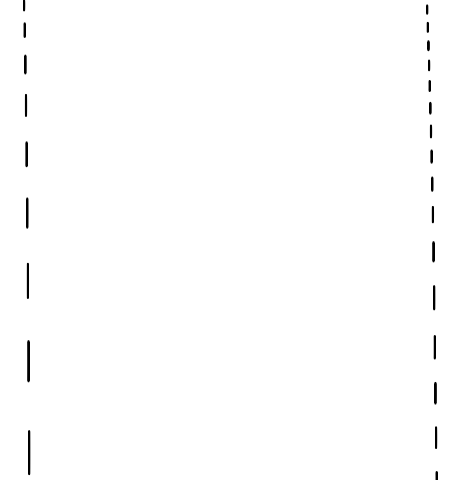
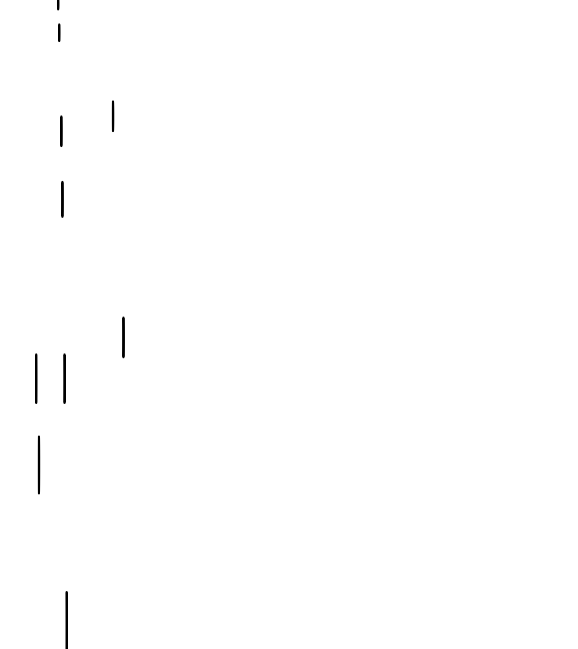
line: (24, 29) -> (59, 72), removed
line: (56, 55) -> (113, 116), added
line: (26, 154) -> (123, 337), moved
line: (10, 212) -> (36, 377), added
line: (27, 280) -> (38, 464), moved

